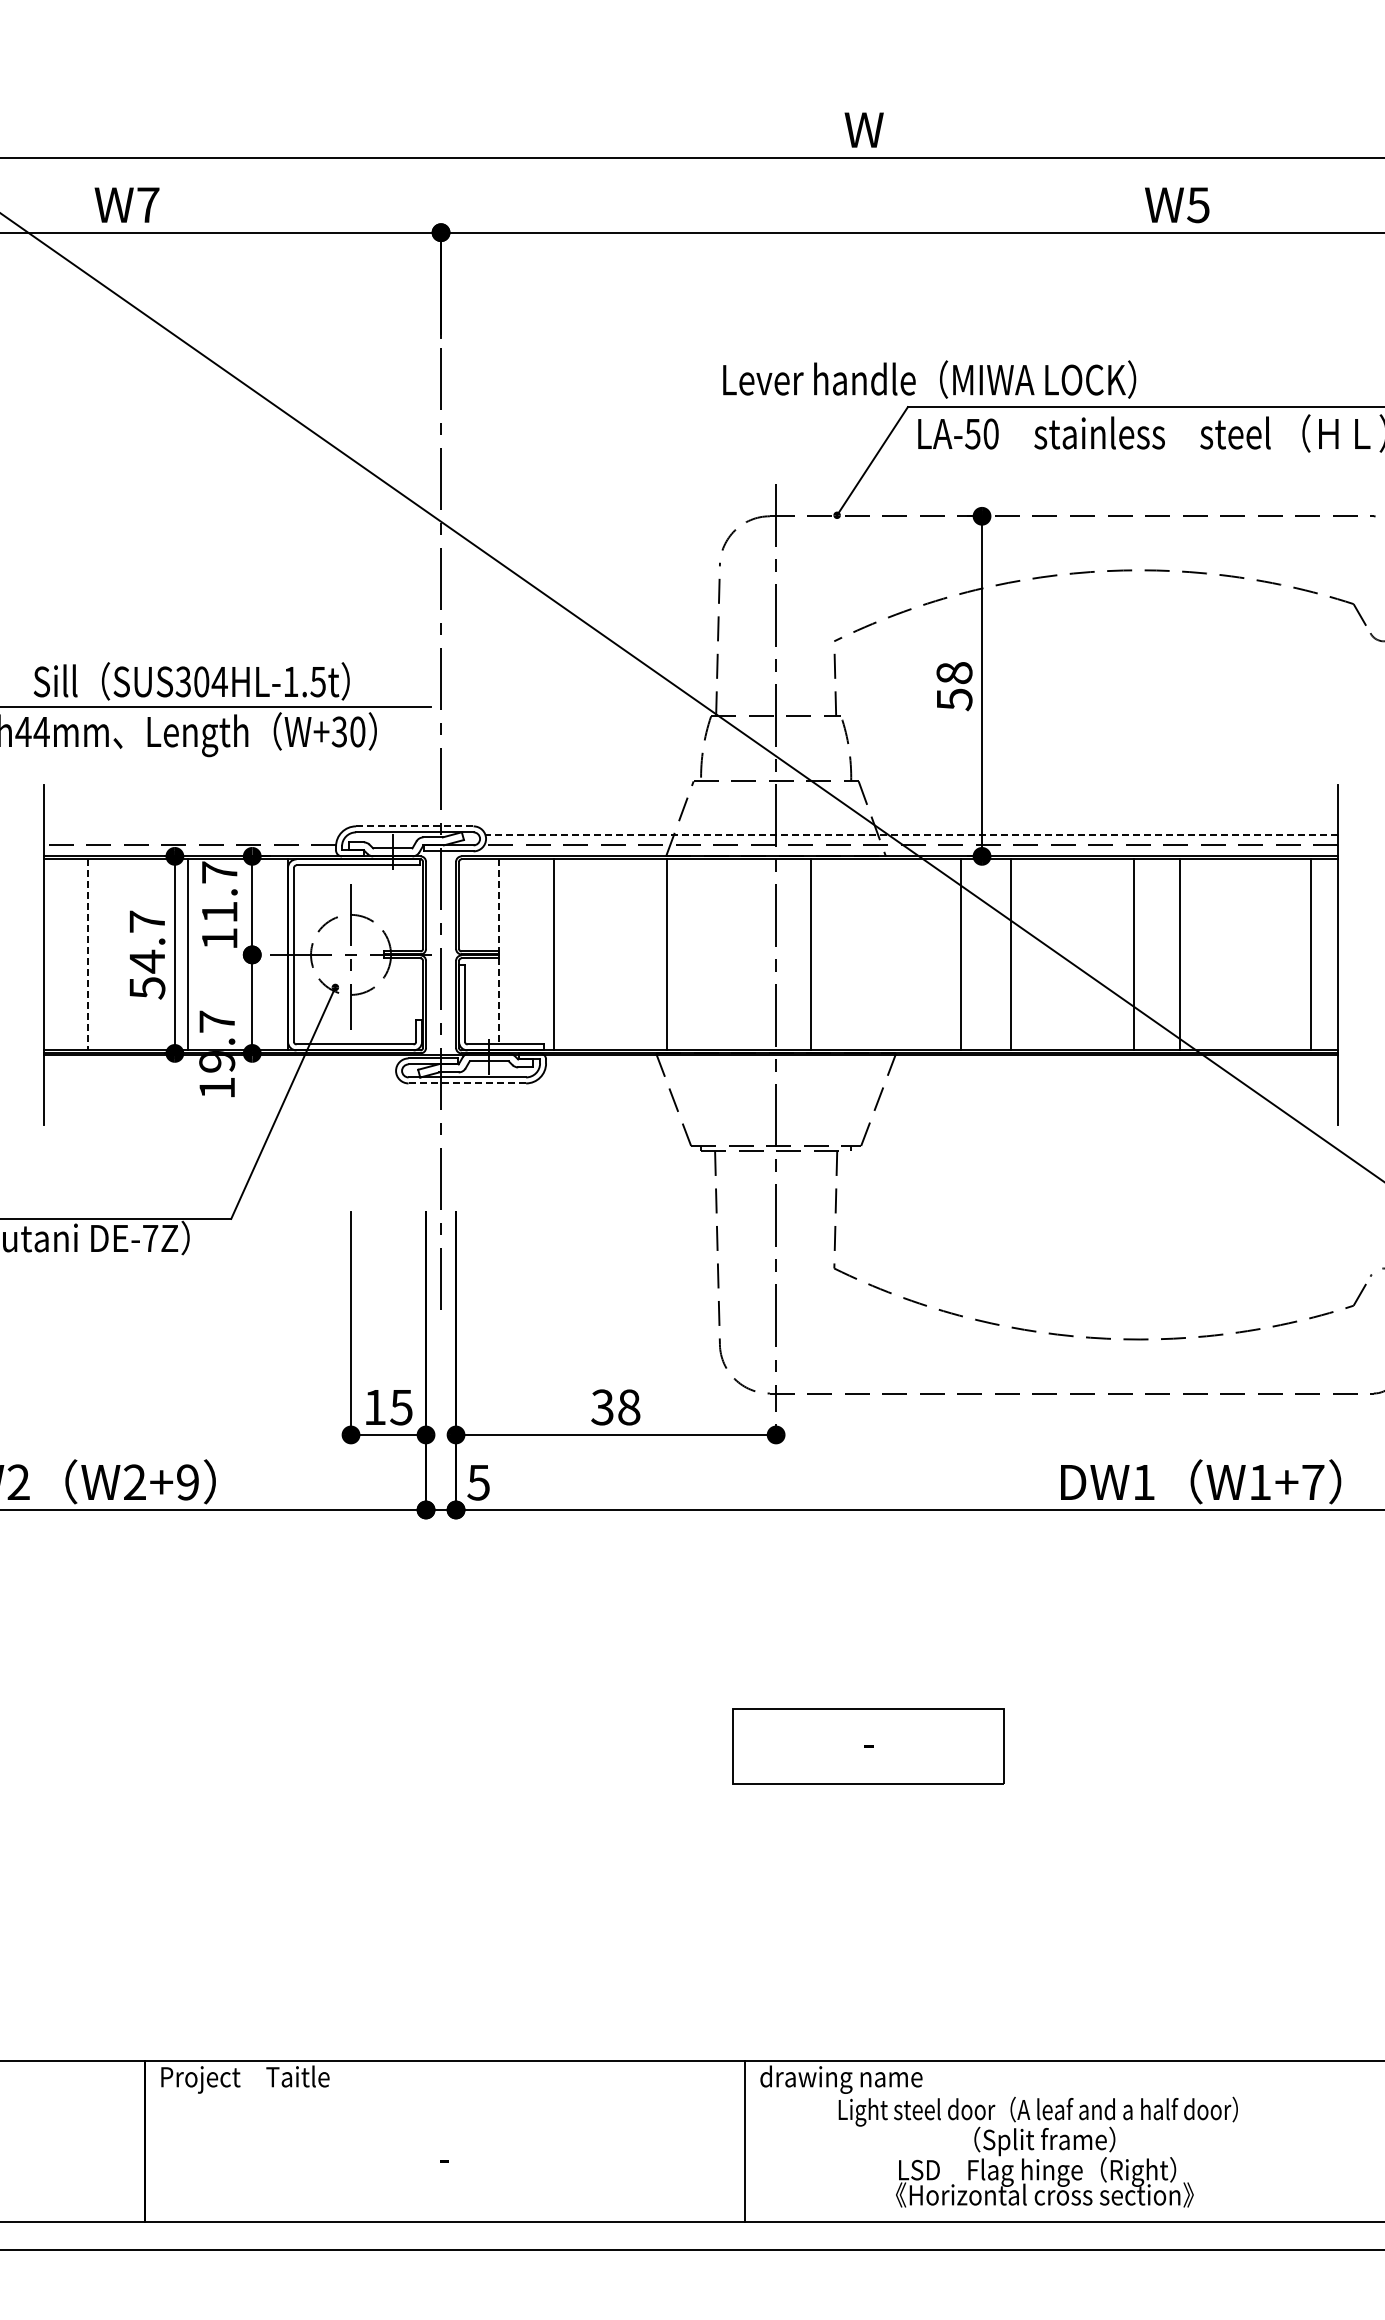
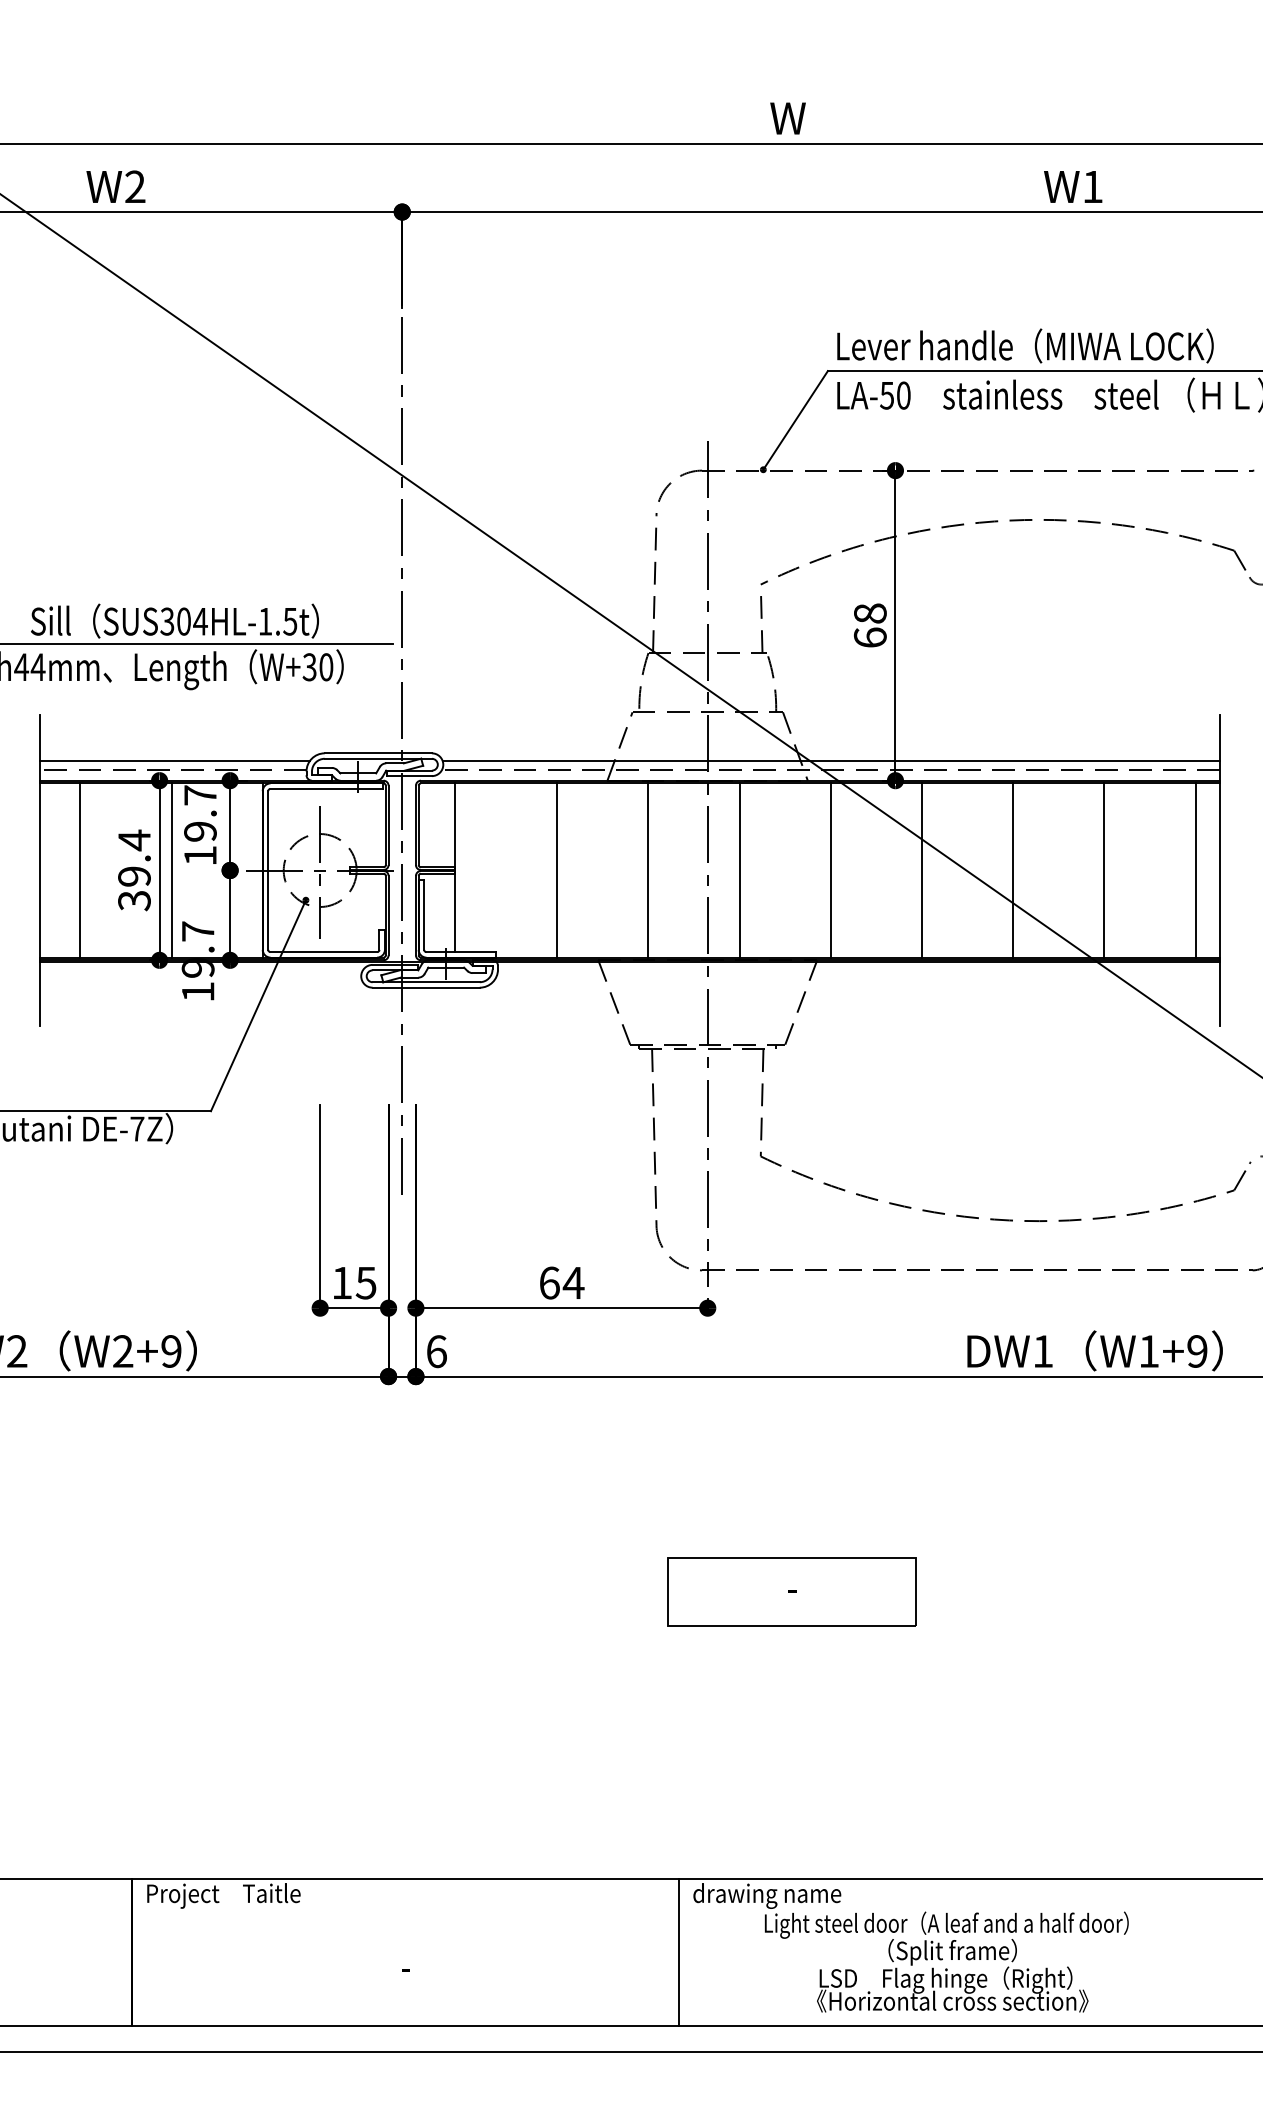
text: (148, 204) -> (135, 186), W7 -> W2
text: (1198, 205) -> (1092, 187), W5 -> W1
text: (929, 379) -> (1025, 345), moved
text: (954, 699) -> (870, 637), 58 -> 68
line: (414, 826) -> (378, 753), dashed -> solid
line: (191, 834) -> (174, 760), added
line: (911, 834) -> (831, 760), dashed -> solid
text: (219, 912) -> (200, 831), 11.7 -> 19.7
line: (498, 951) -> (454, 867), dashed -> solid
line: (87, 954) -> (79, 870), dashed -> solid
text: (147, 954) -> (134, 870), 54.7 -> 39.4
line: (553, 954) -> (556, 870), moved
line: (667, 954) -> (648, 870), moved
line: (961, 954) -> (831, 870), moved
line: (1134, 954) -> (1104, 870), moved
line: (1180, 954) -> (1013, 870), moved
line: (467, 1083) -> (426, 987), dashed -> solid
text: (616, 1407) -> (562, 1283), 38 -> 64
text: (478, 1482) -> (436, 1351), 5 -> 6
text: (1313, 1482) -> (1197, 1351), W1+7 -> W1+9

